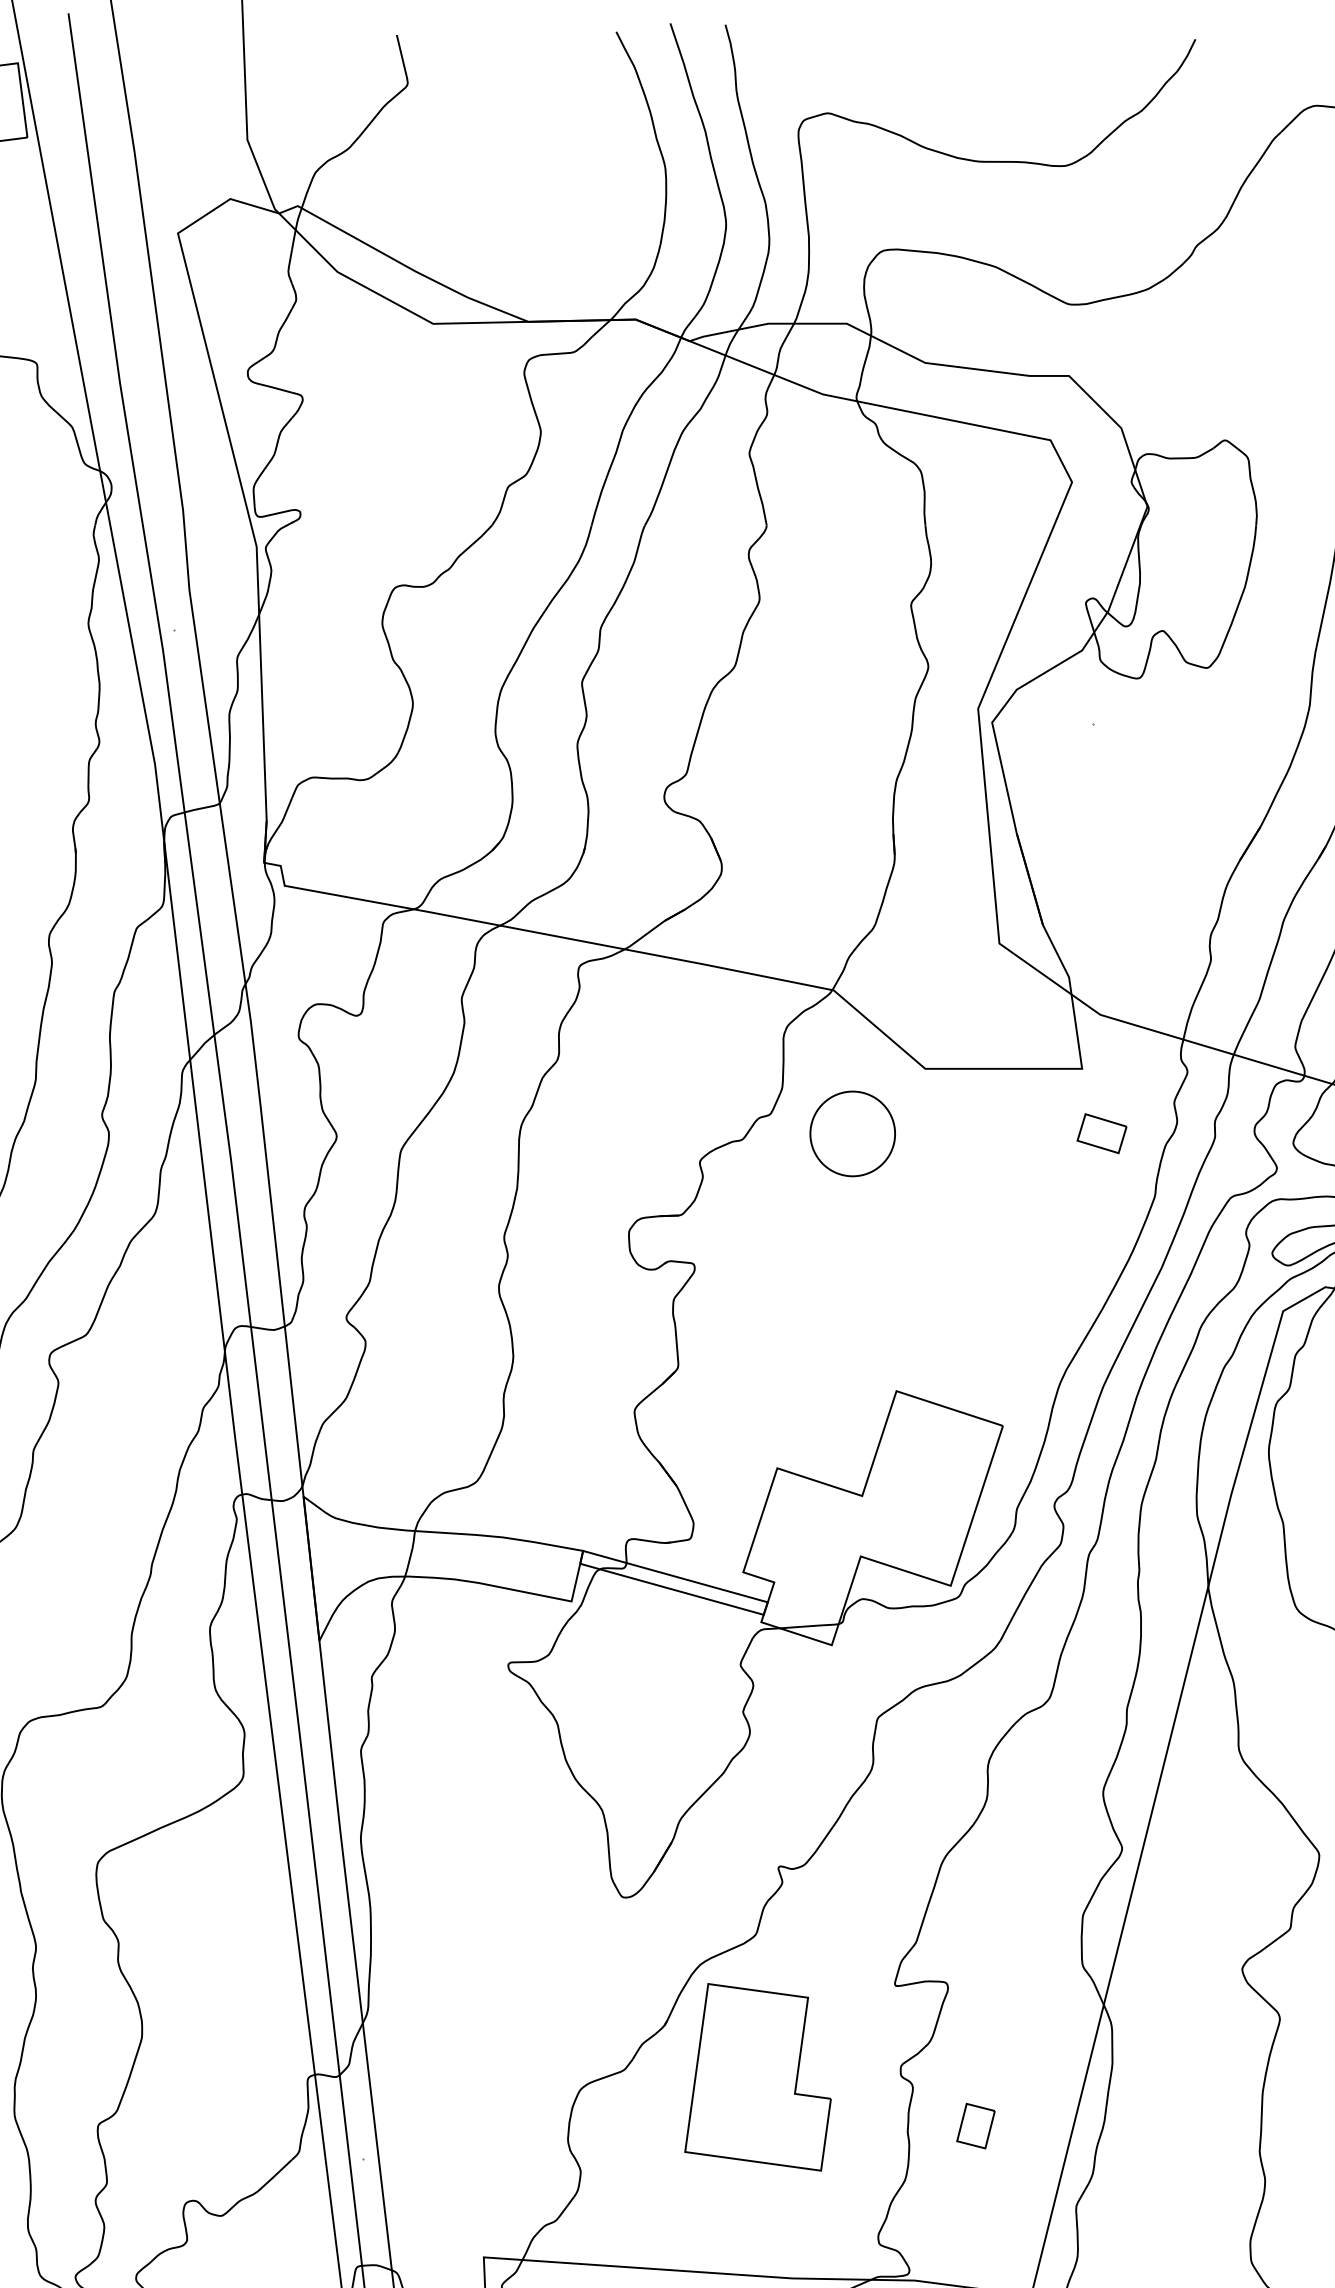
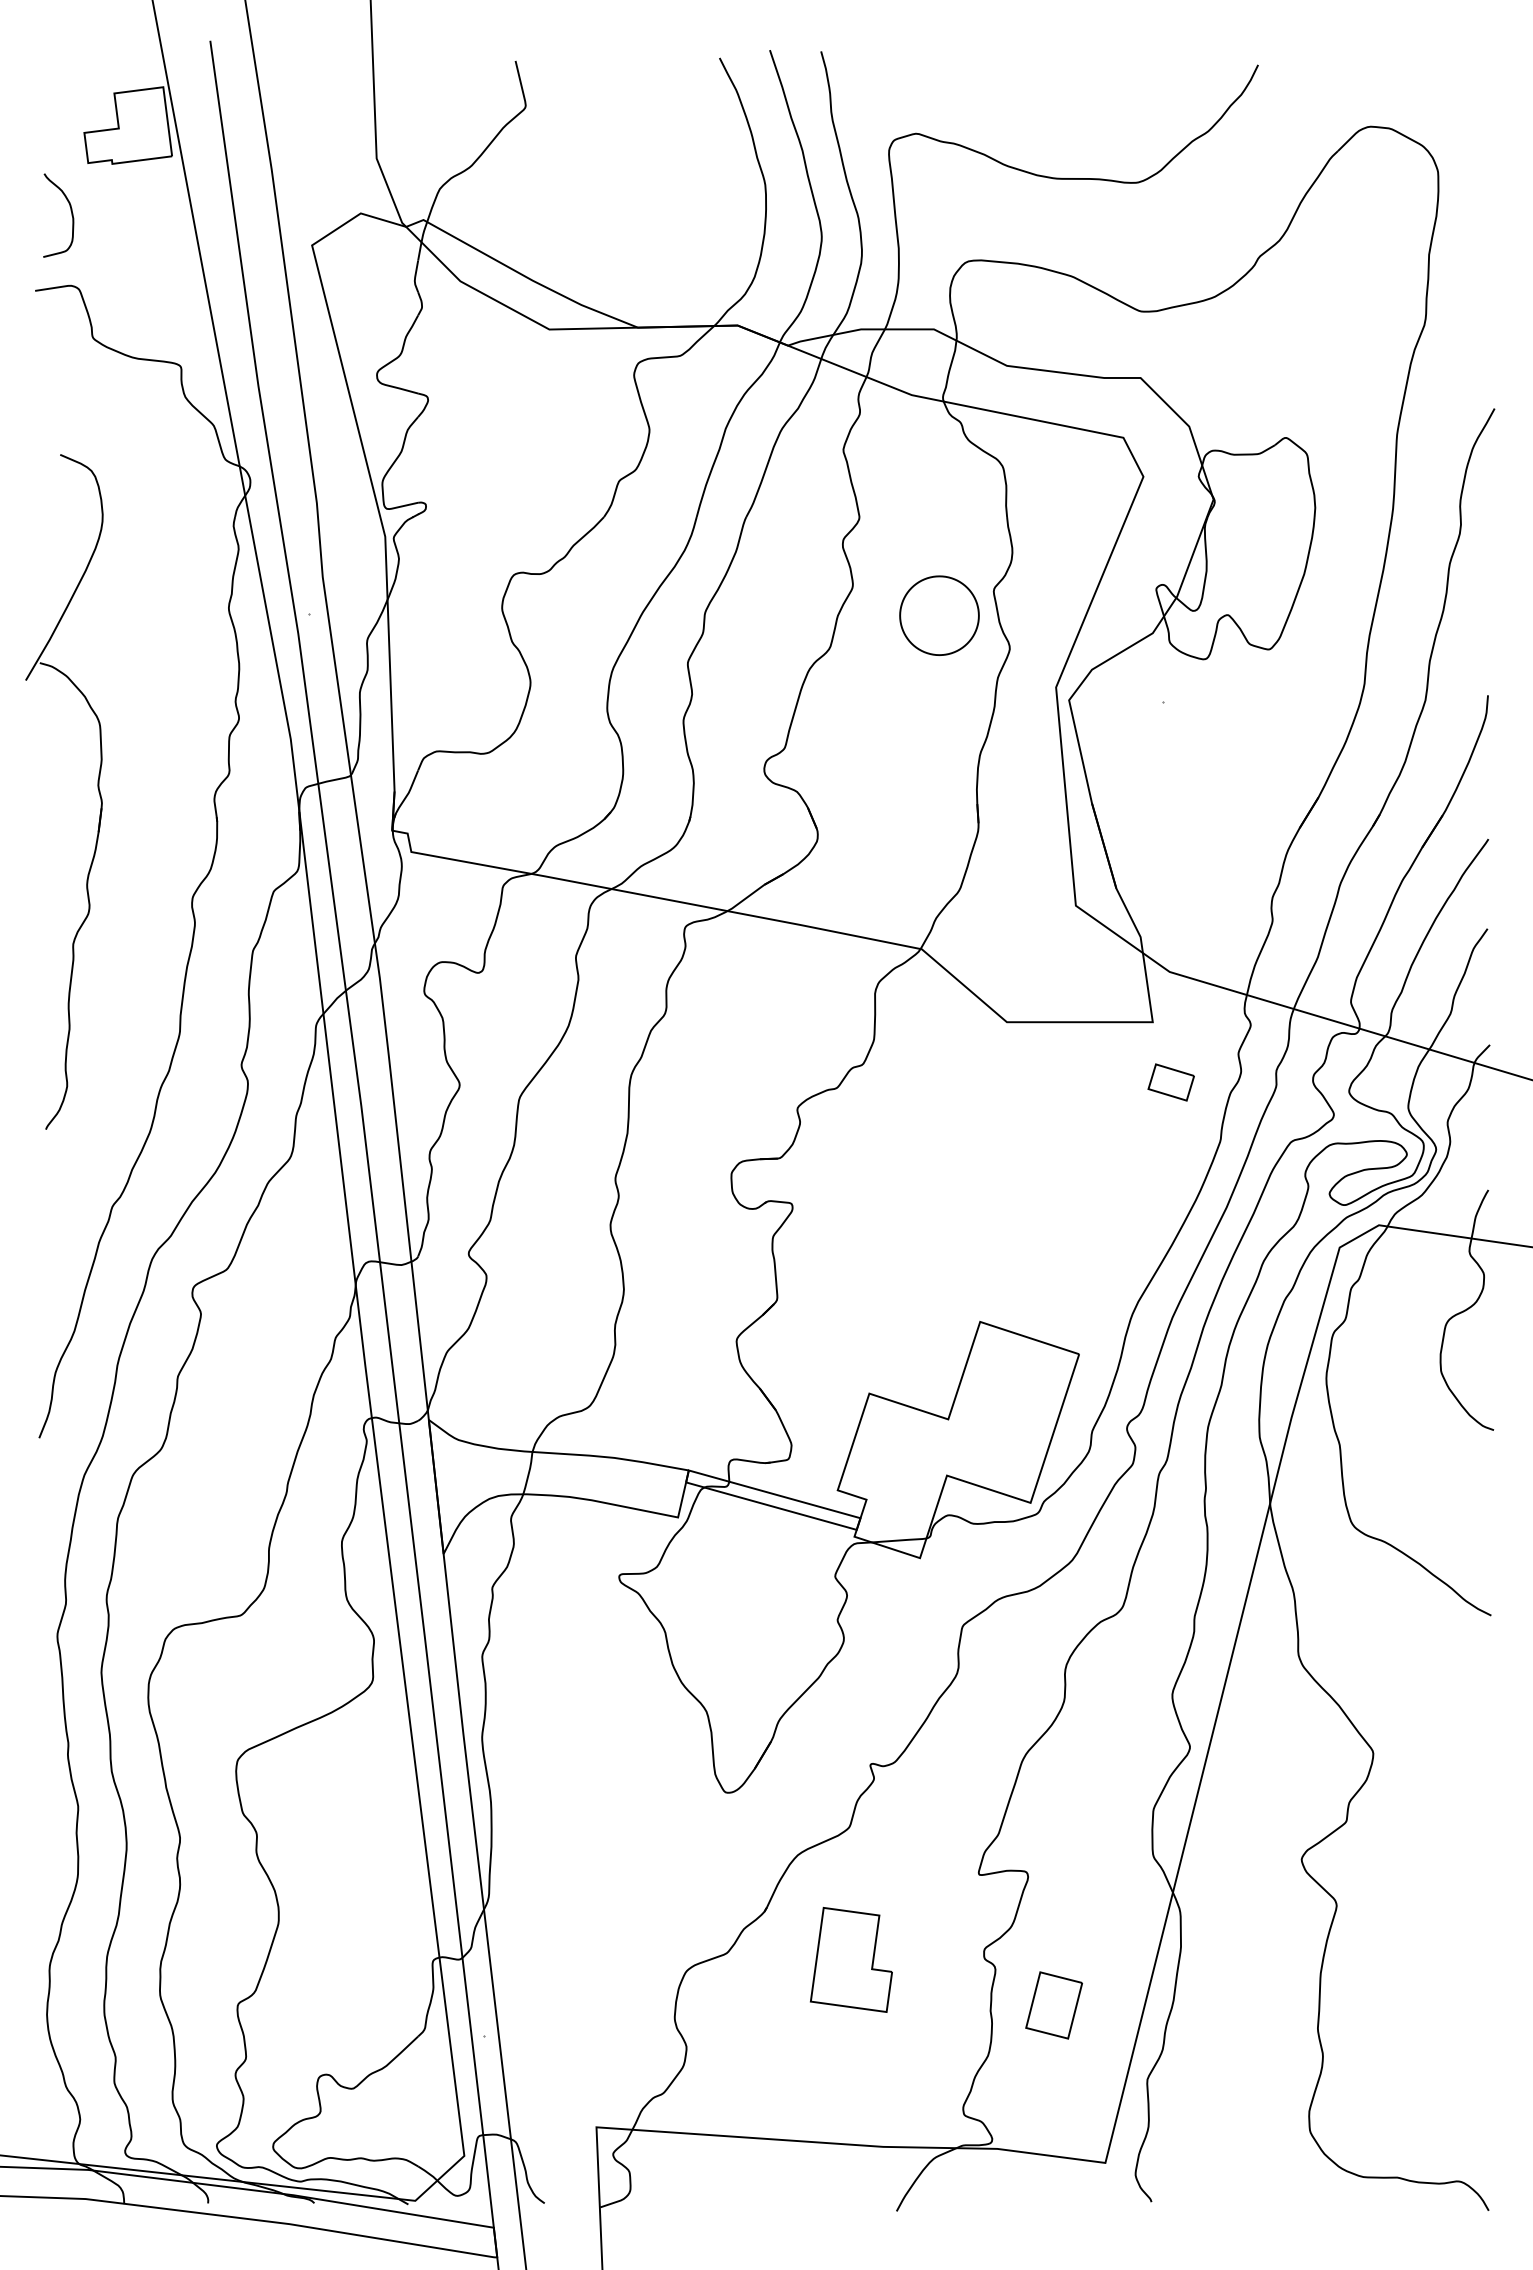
part: (852, 1133) -> (939, 615), moved
part: (758, 2076) -> (851, 1959), size x0.6
part: (975, 2125) -> (1053, 2004), size x1.6

